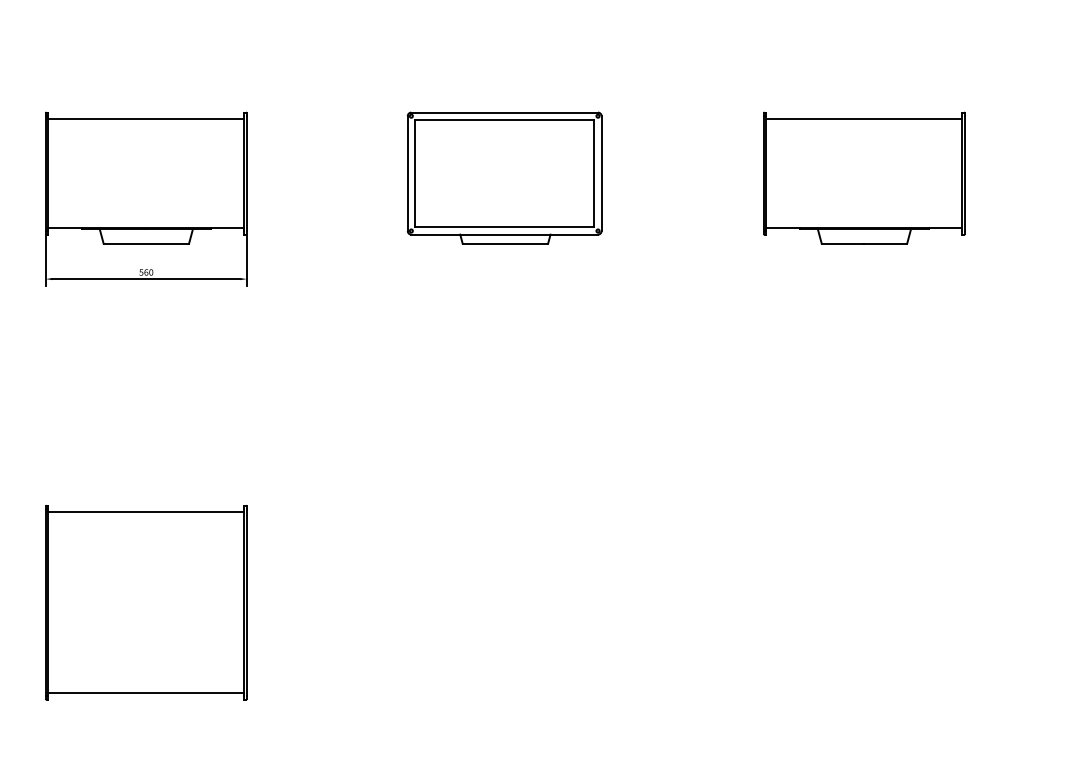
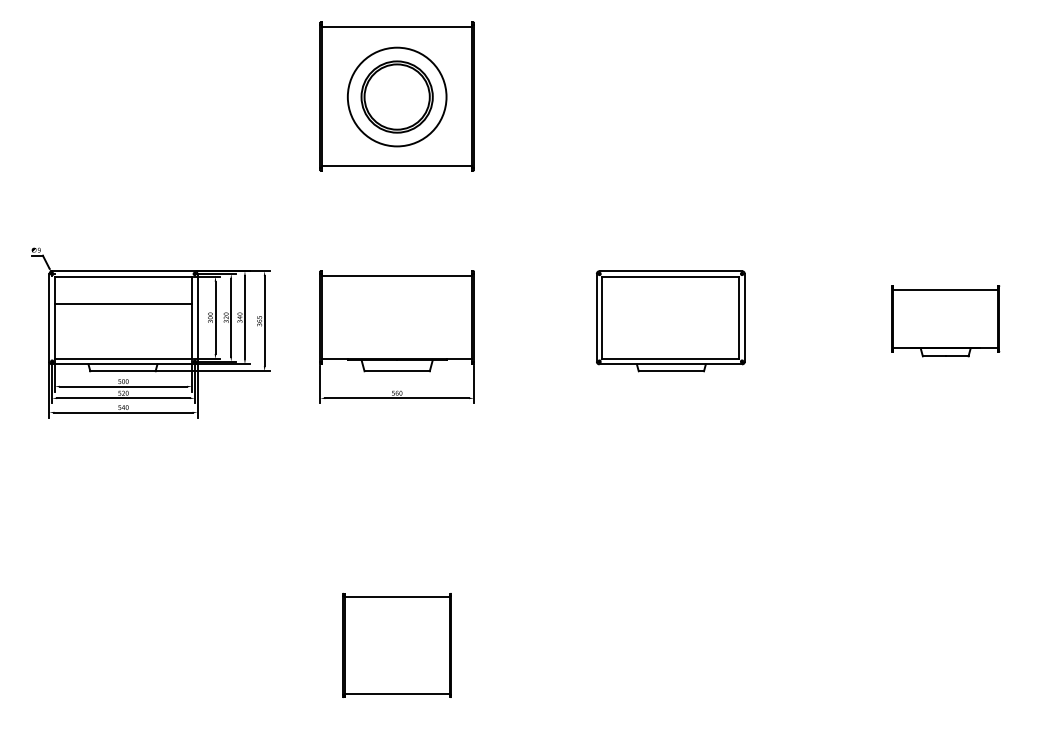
part: (864, 178) -> (945, 321), size x0.7
part: (145, 602) -> (396, 645), size x0.7

